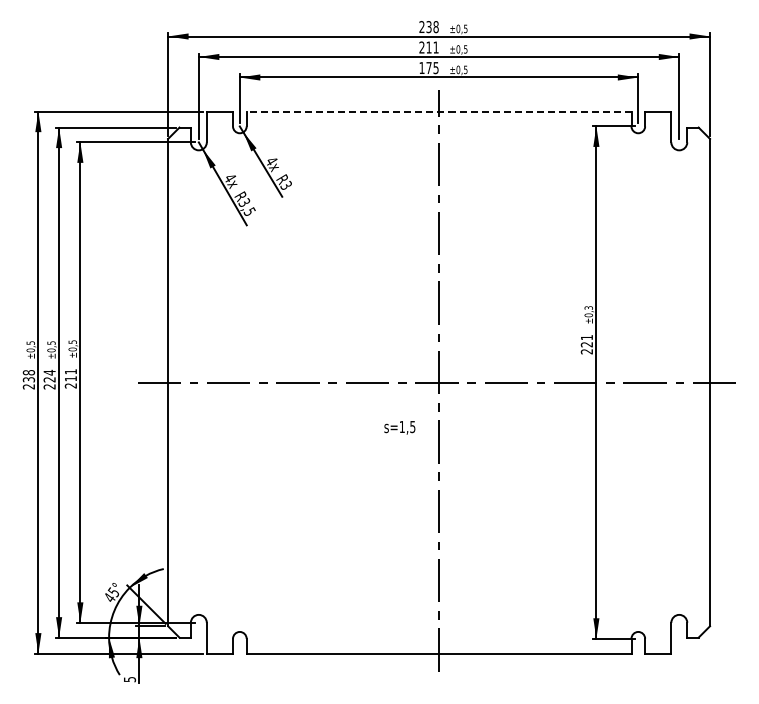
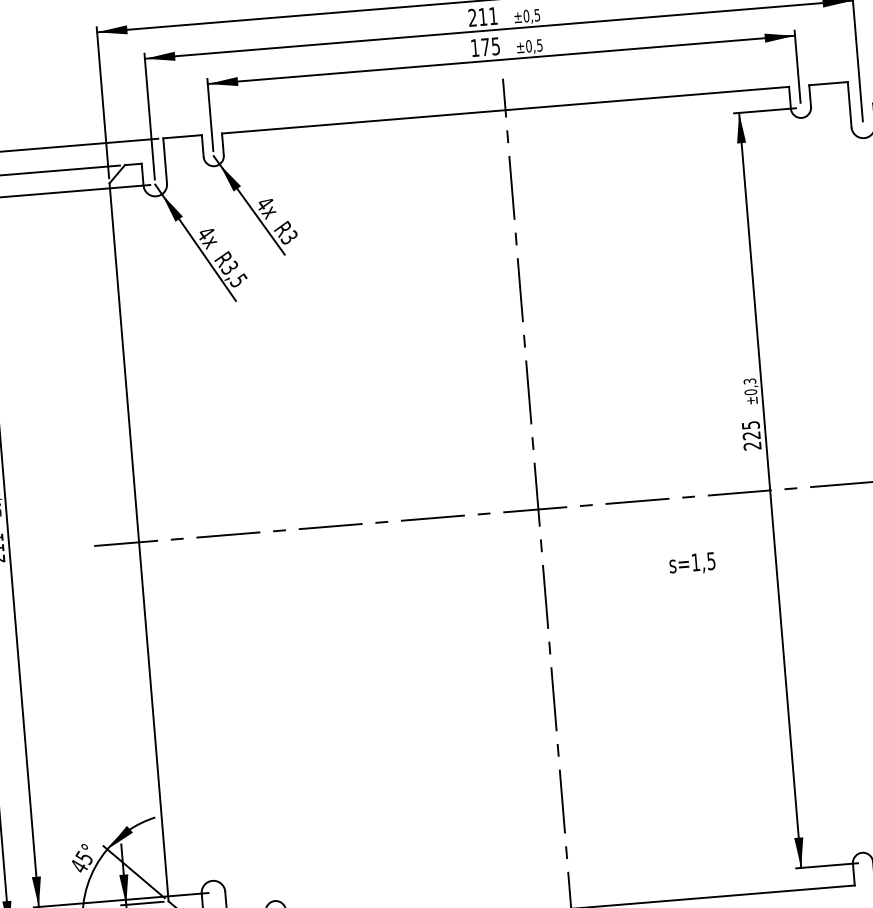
line: (438, 111) -> (504, 110), dashed -> solid
text: (587, 337) -> (751, 425), 221 -> 225
text: (399, 427) -> (691, 563), moved

